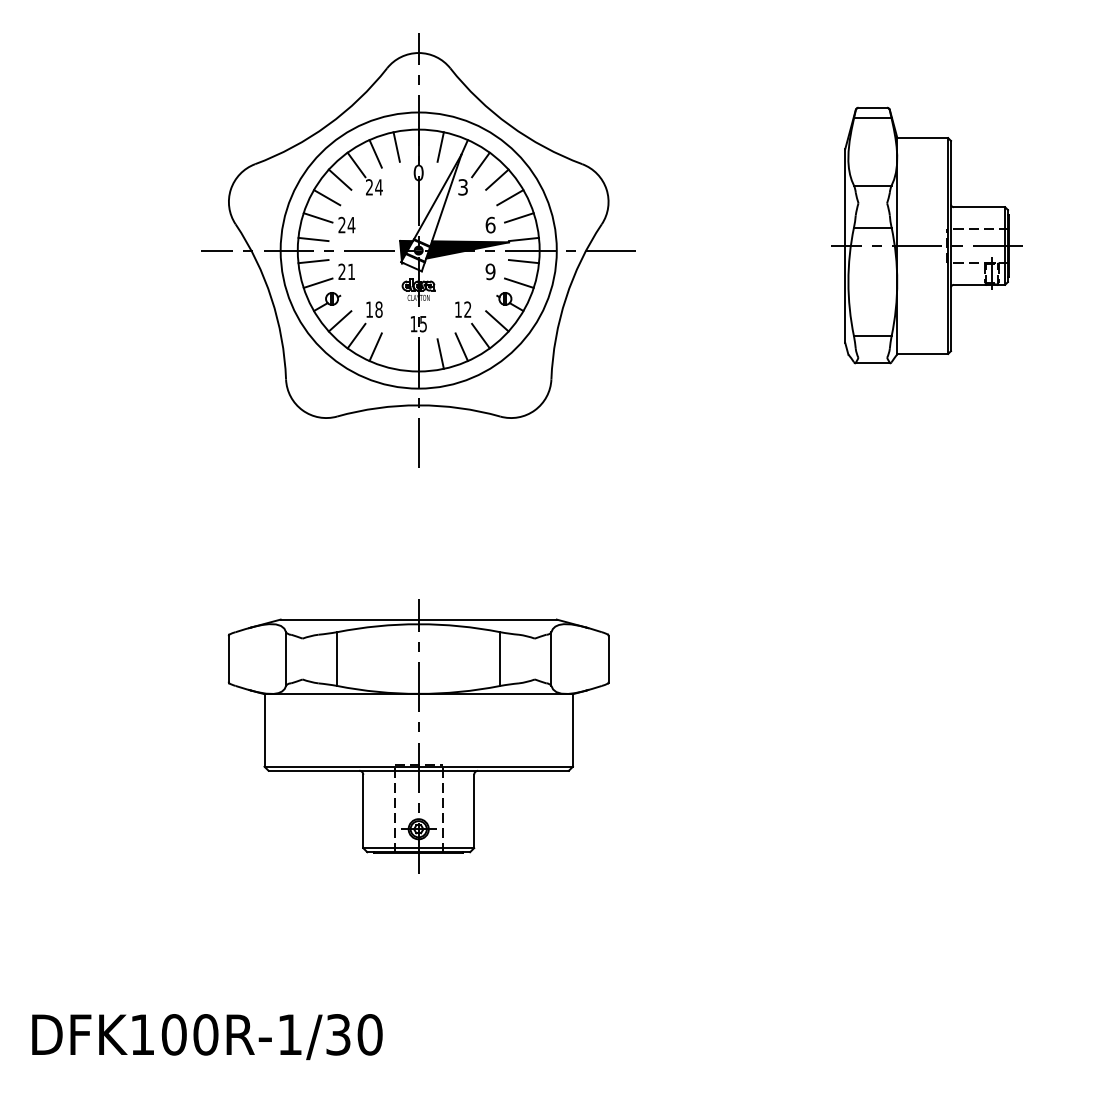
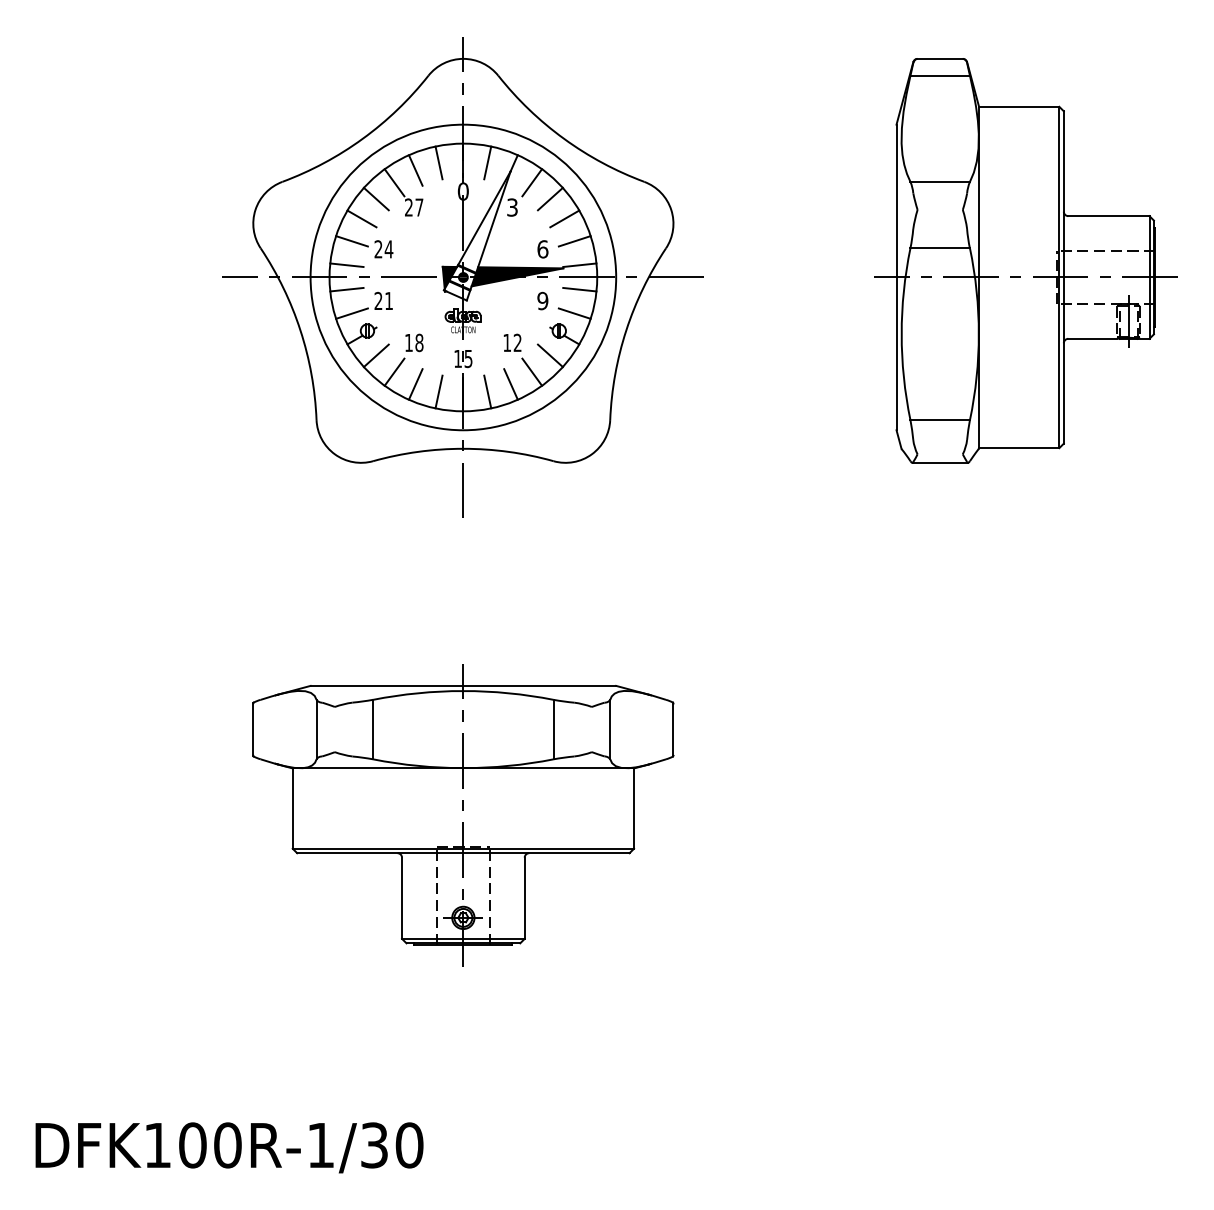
text: (378, 187) -> (418, 207), 24 -> 27
part: (926, 235) -> (1025, 260), size x1.43
line: (396, 353) -> (438, 391), added

